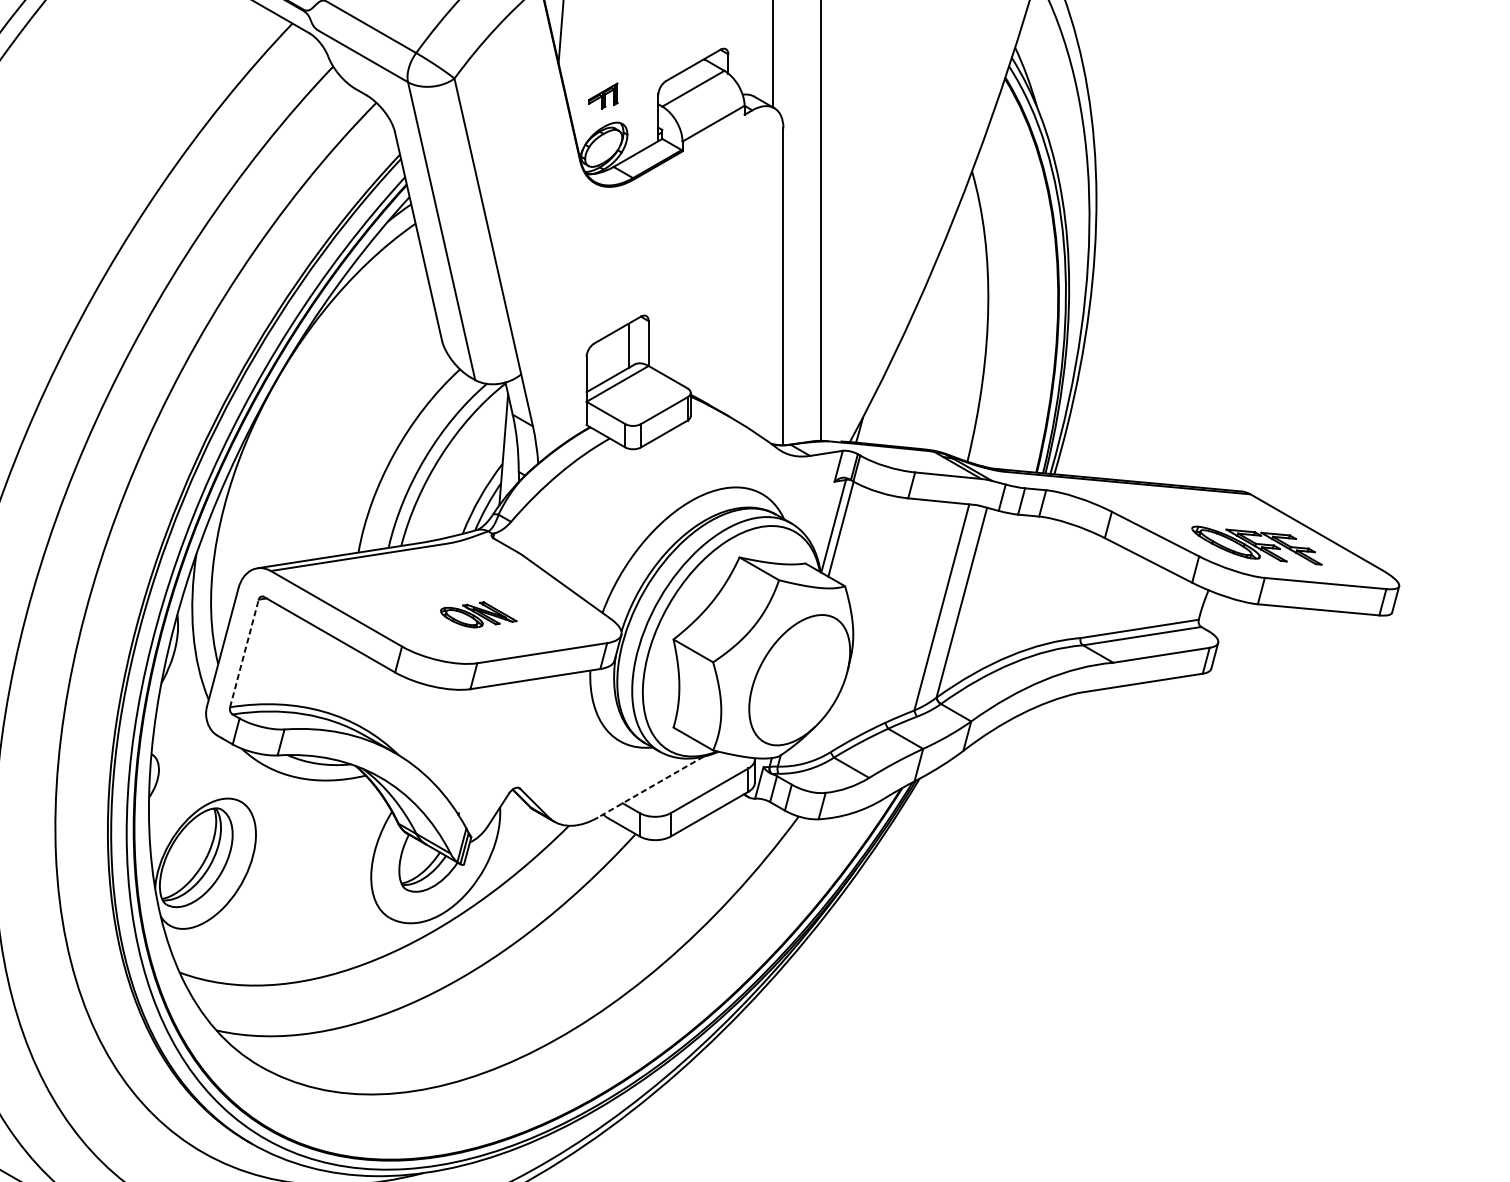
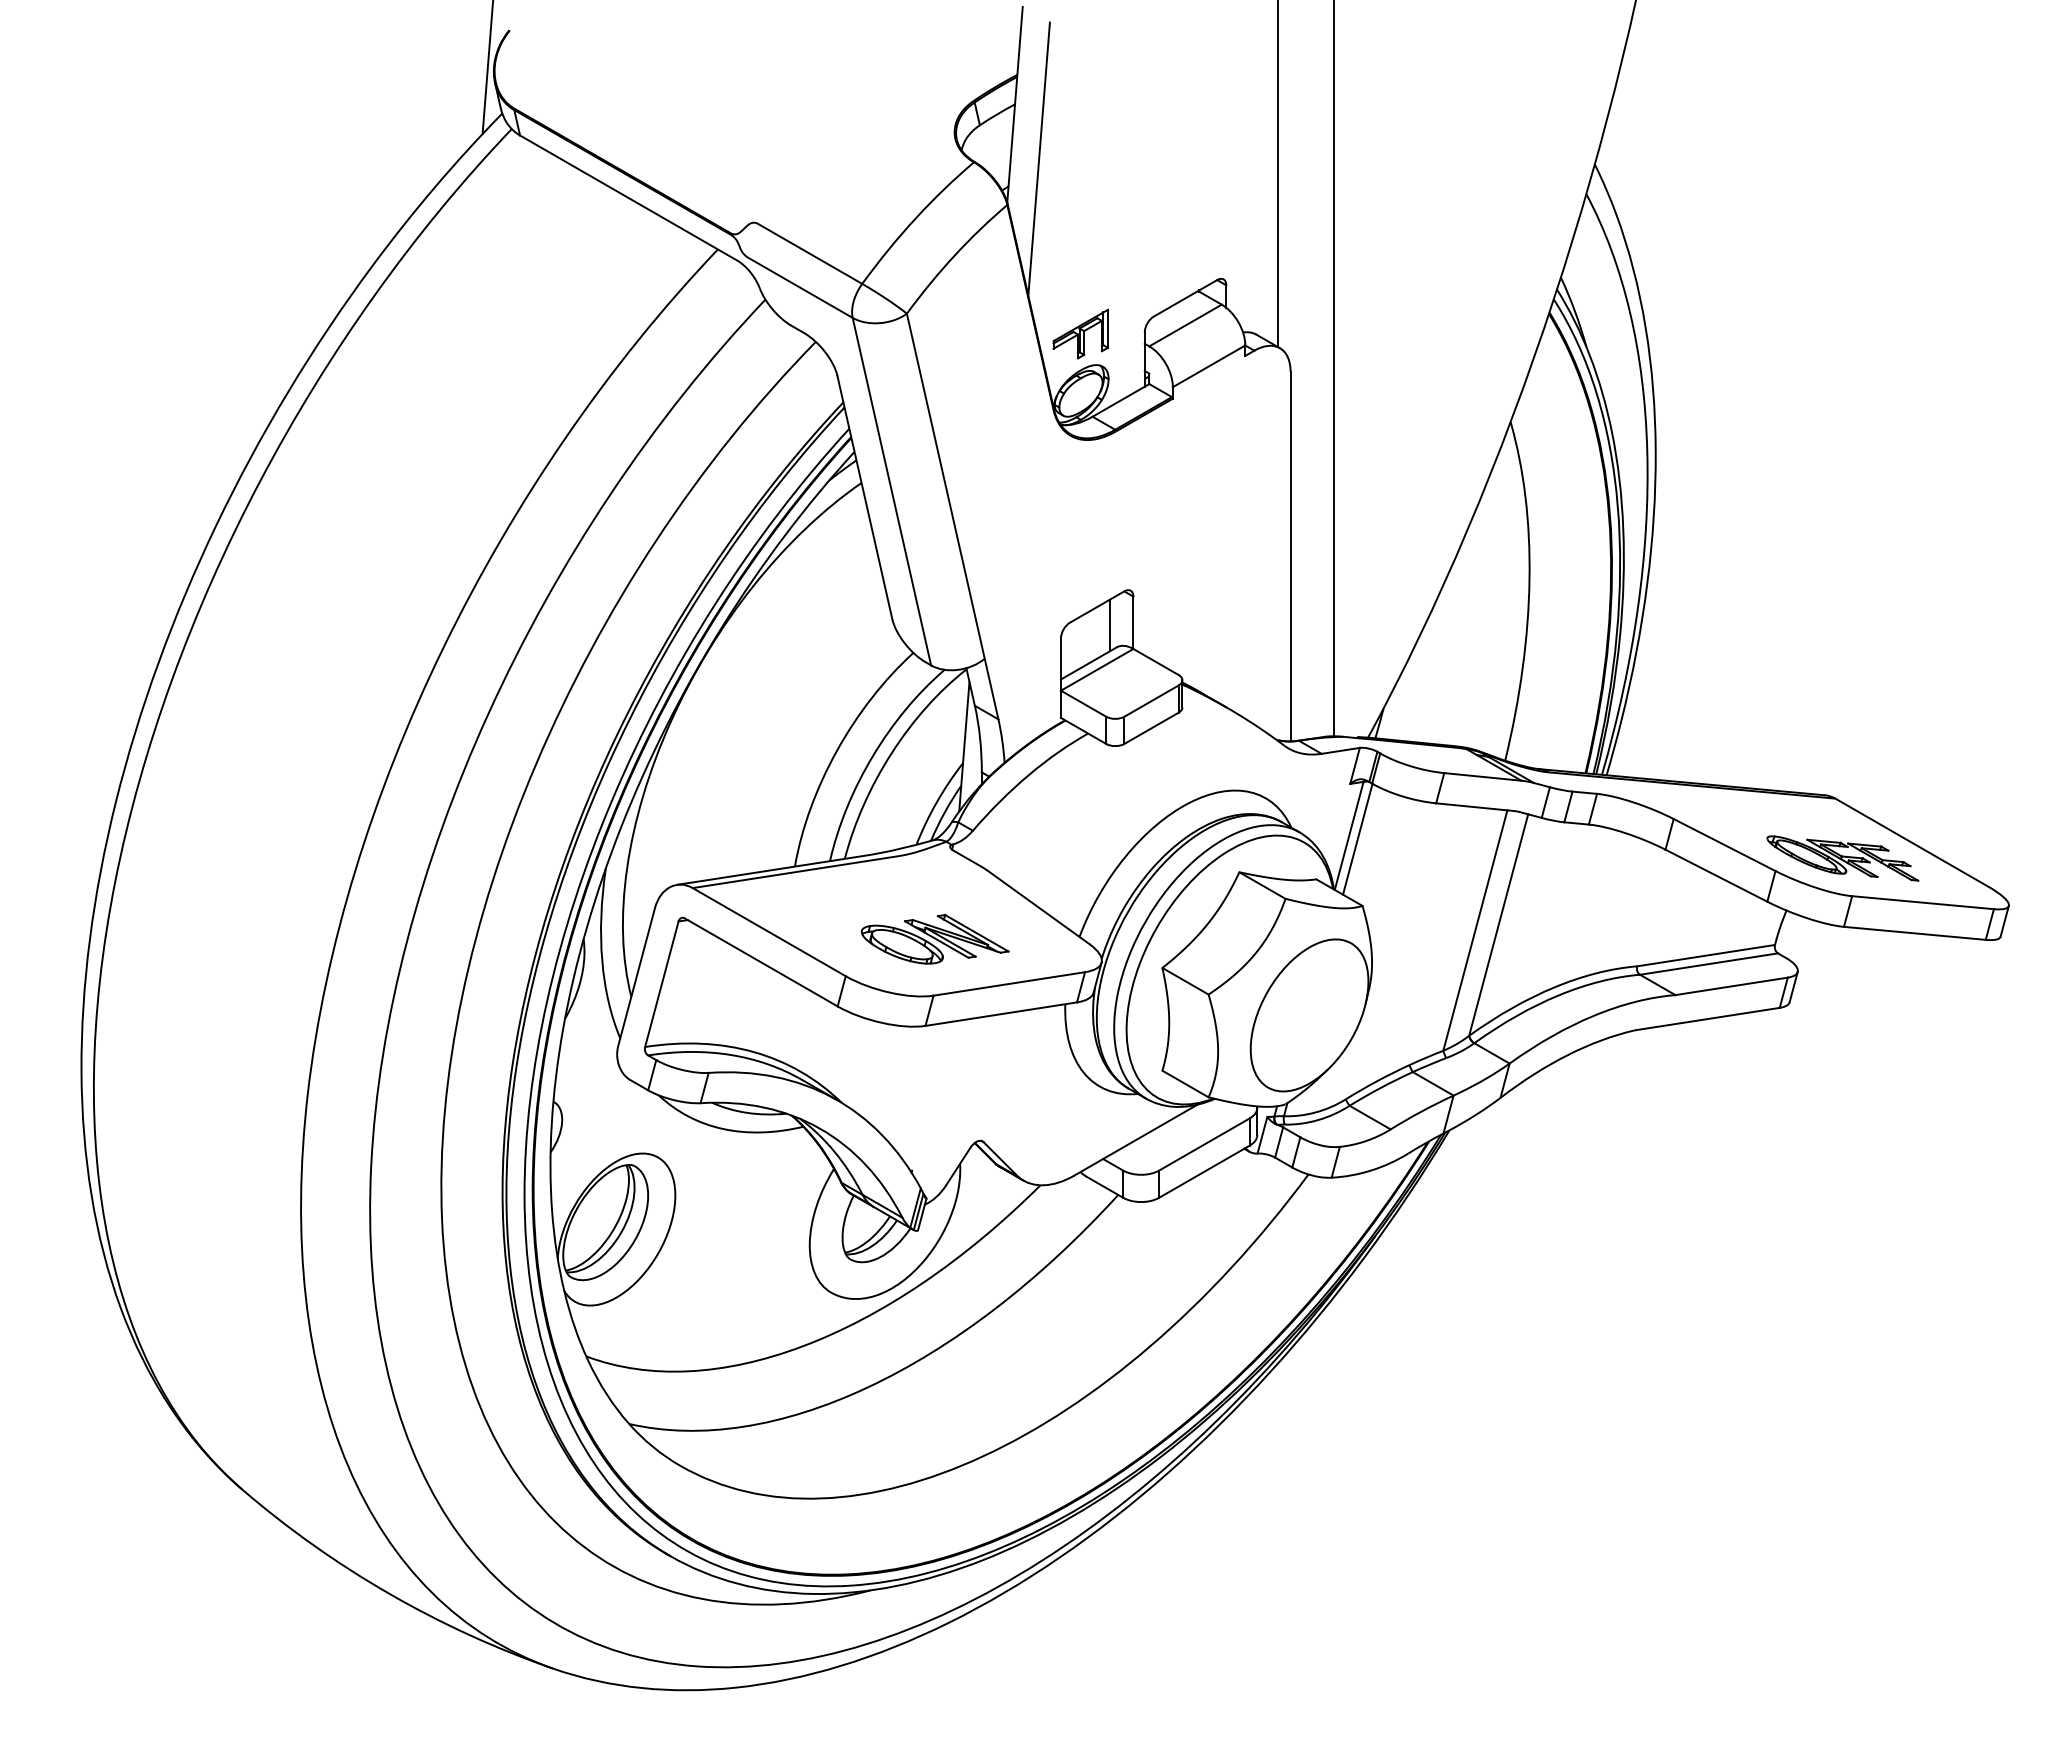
part: (603, 95) -> (1080, 333), size x1.67
part: (478, 614) -> (934, 938), size x1.67
line: (244, 653) -> (661, 984), dashed -> solid
line: (651, 787) -> (1136, 1140), dashed -> solid

